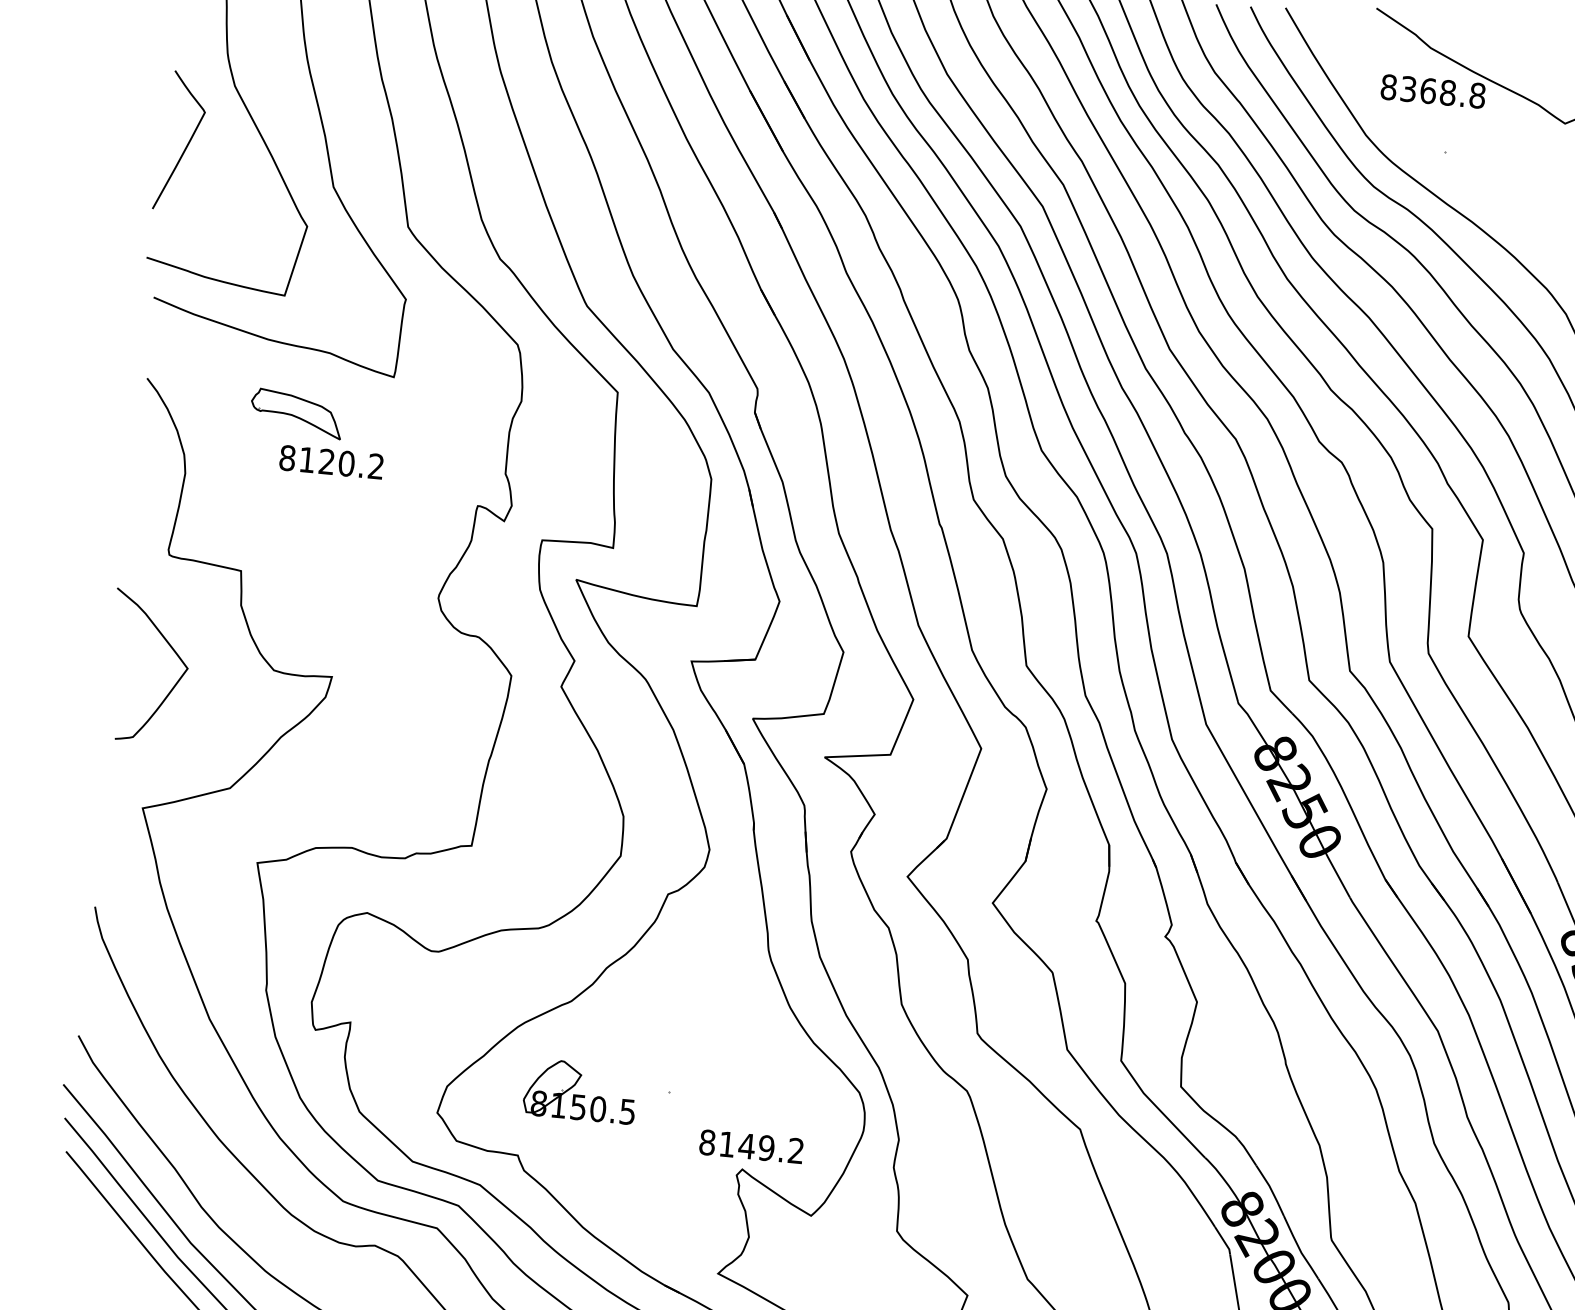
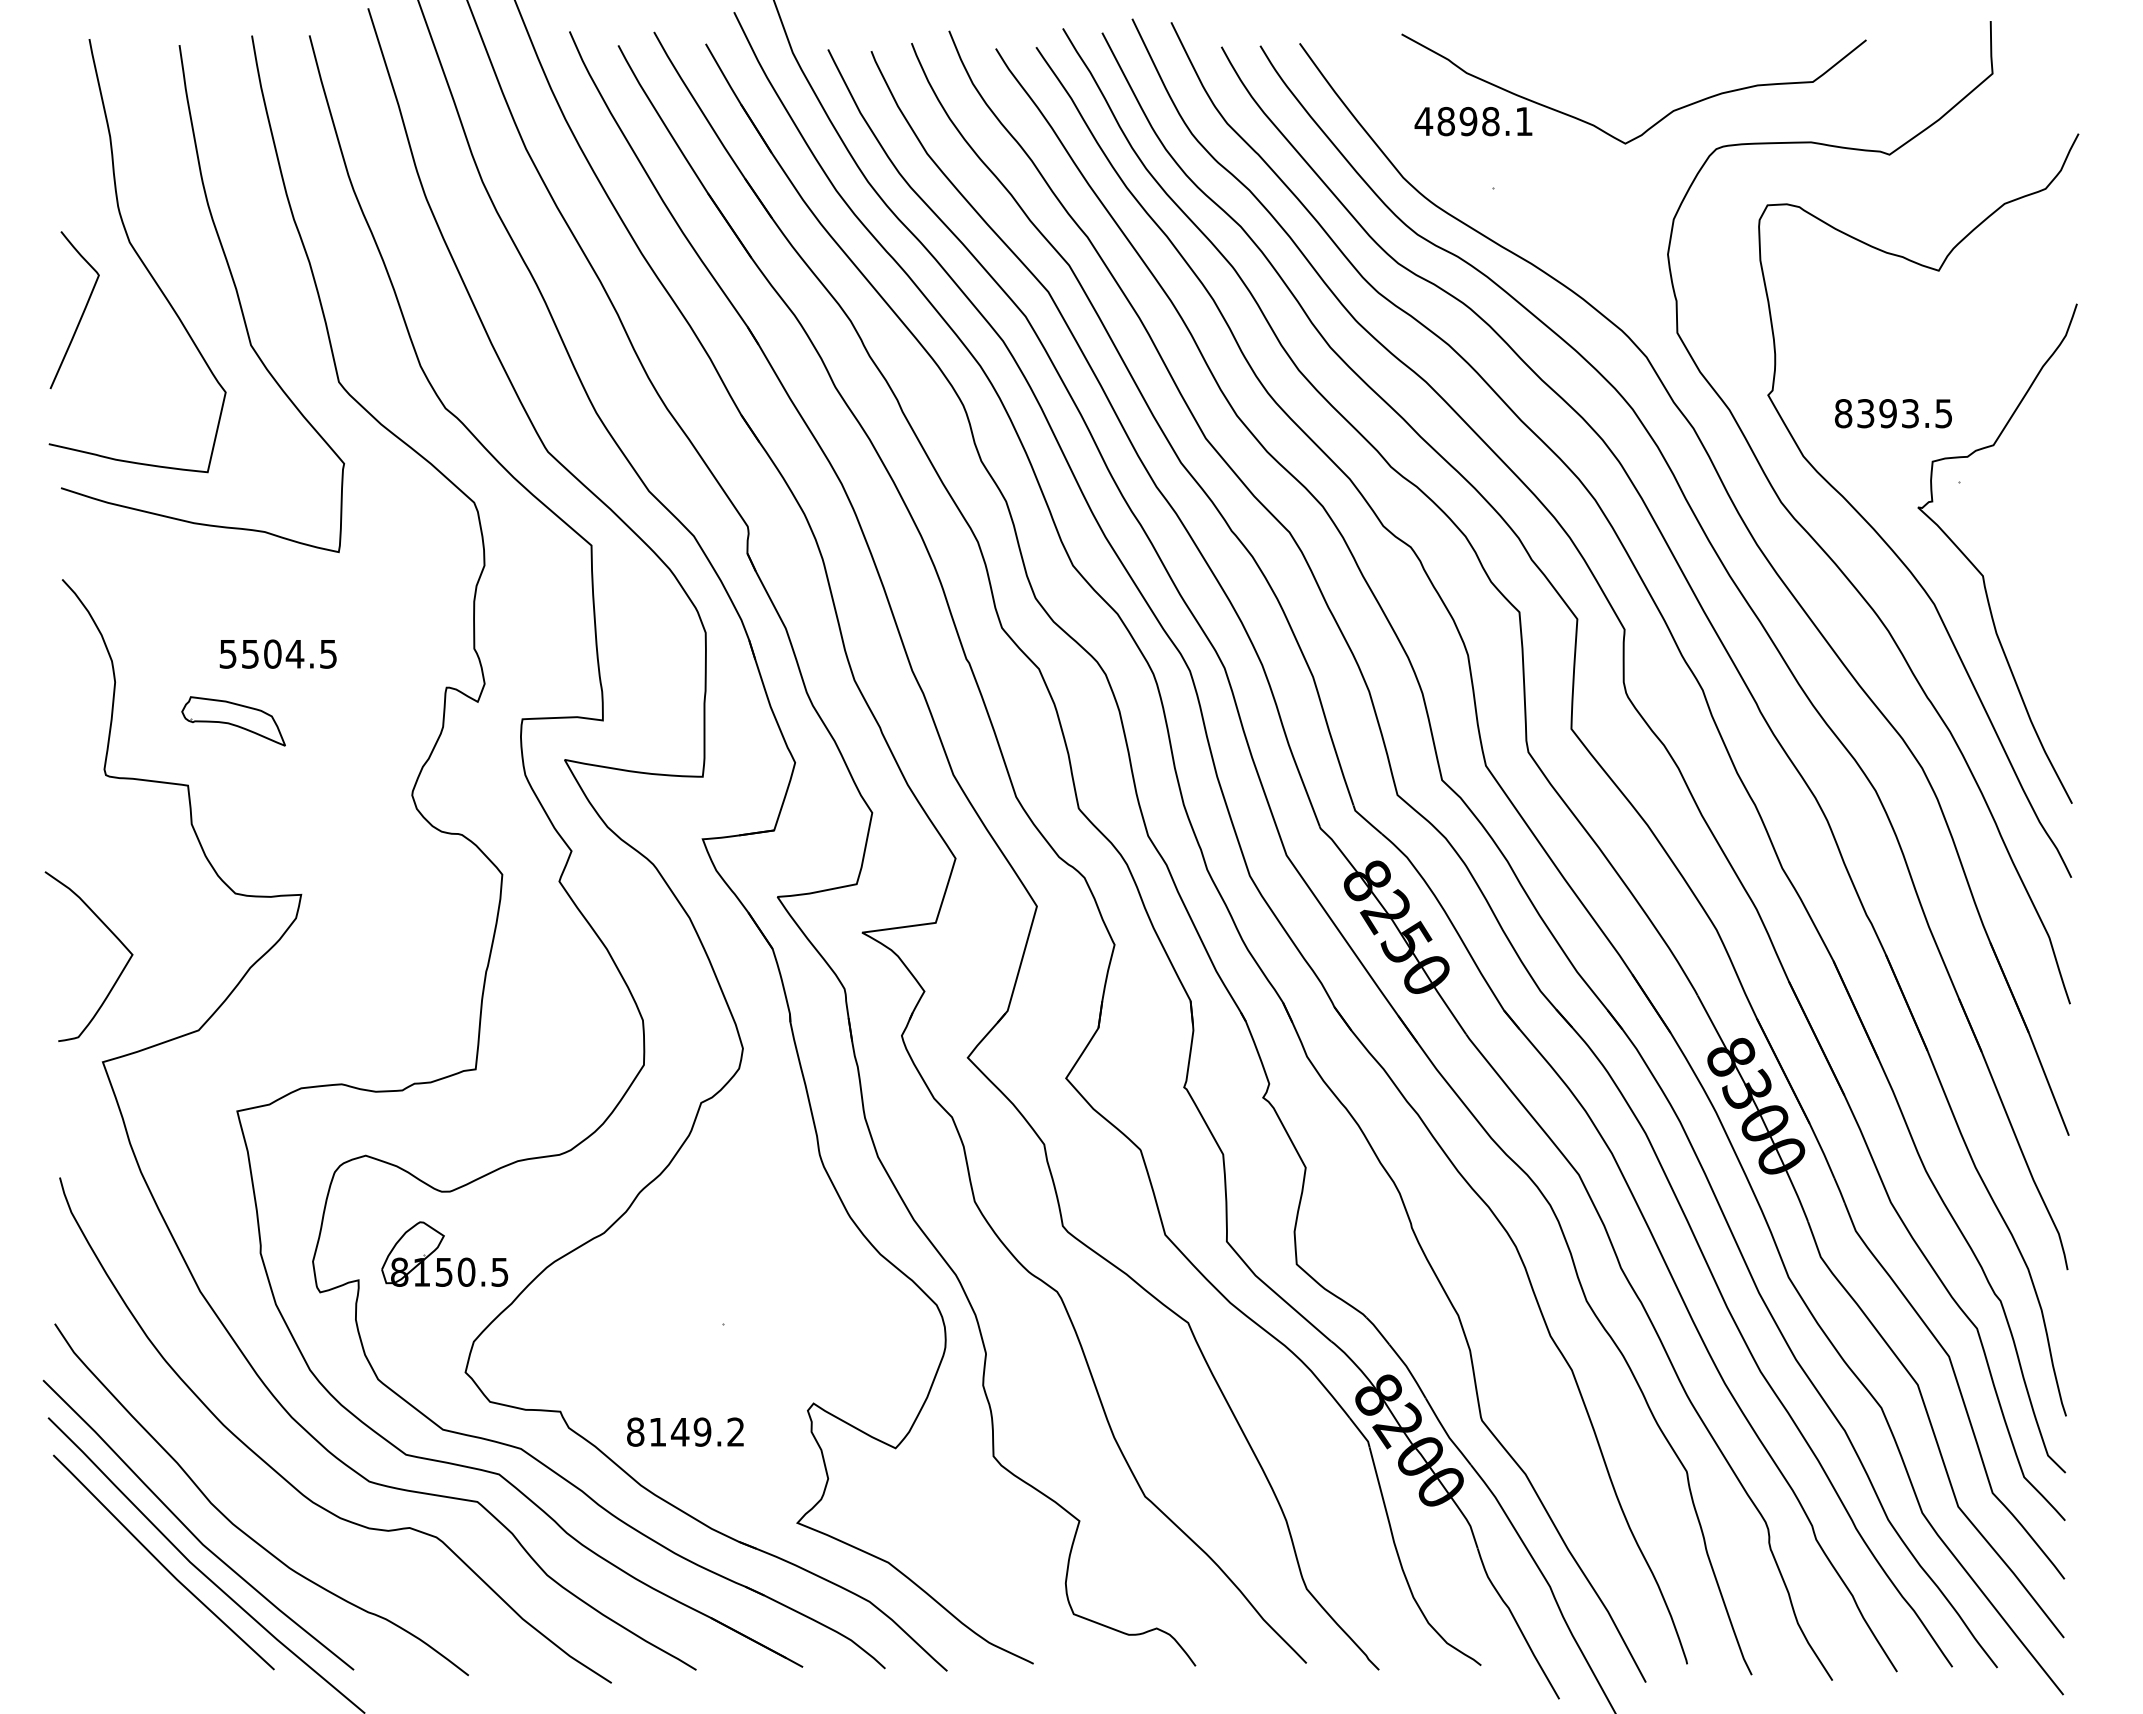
text: (1432, 91) -> (1473, 121), 8368.8 -> 4898.1
part: (296, 413) -> (233, 721), moved
text: (331, 461) -> (277, 653), 8120.2 -> 5504.5
curve: (170, 648) -> (111, 933), moved
part: (580, 1090) -> (444, 1253), moved
text: (751, 1146) -> (685, 1431), moved

